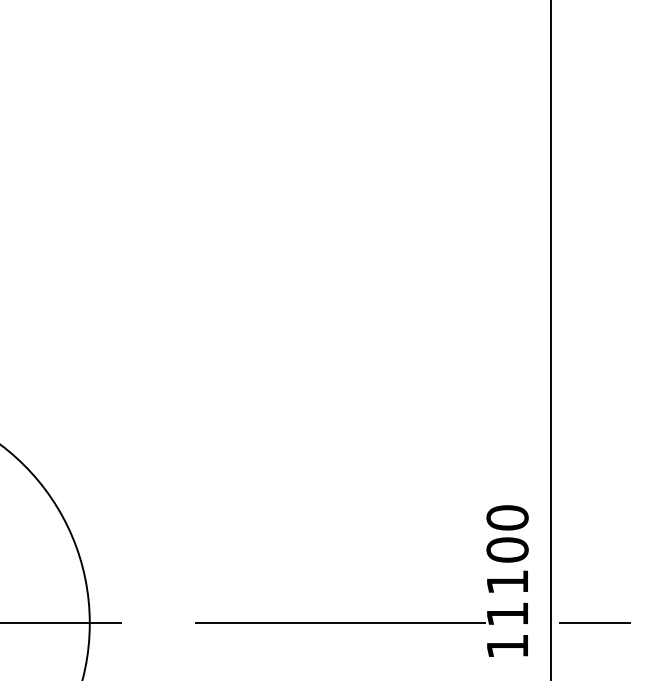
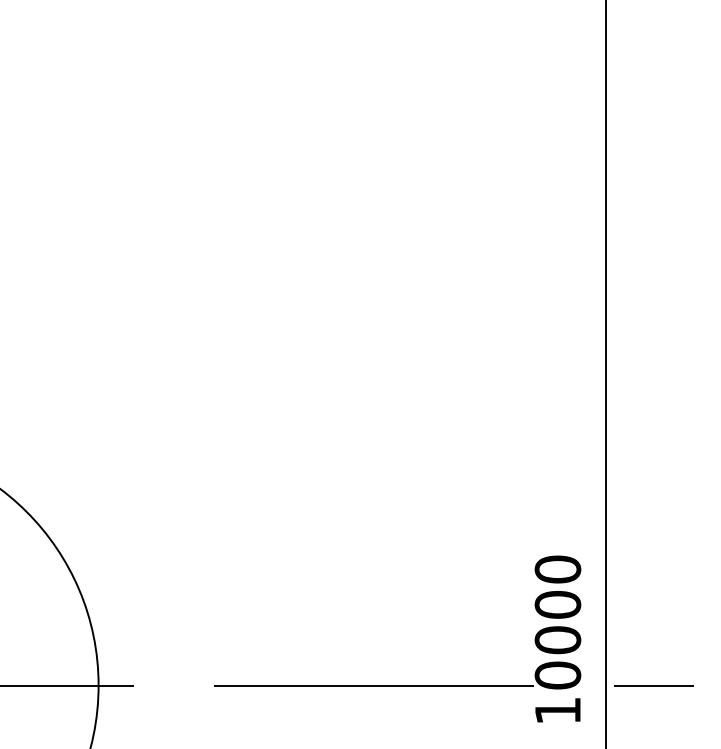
text: (507, 597) -> (557, 657), 11100 -> 10000

